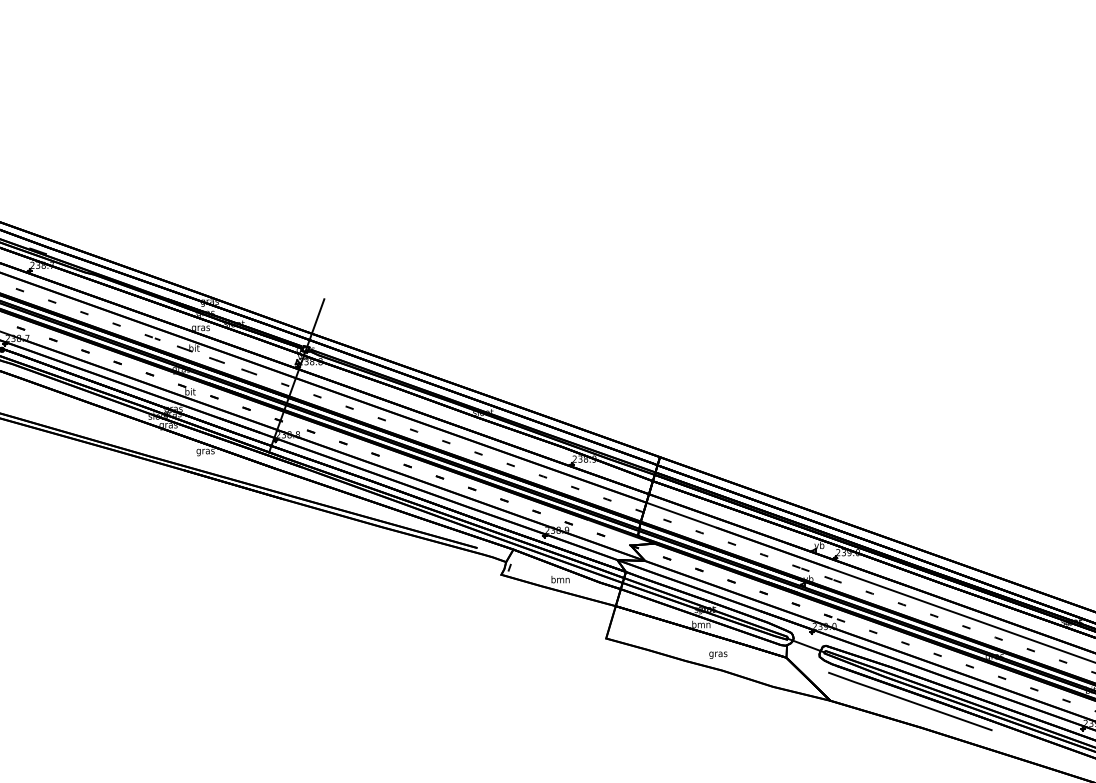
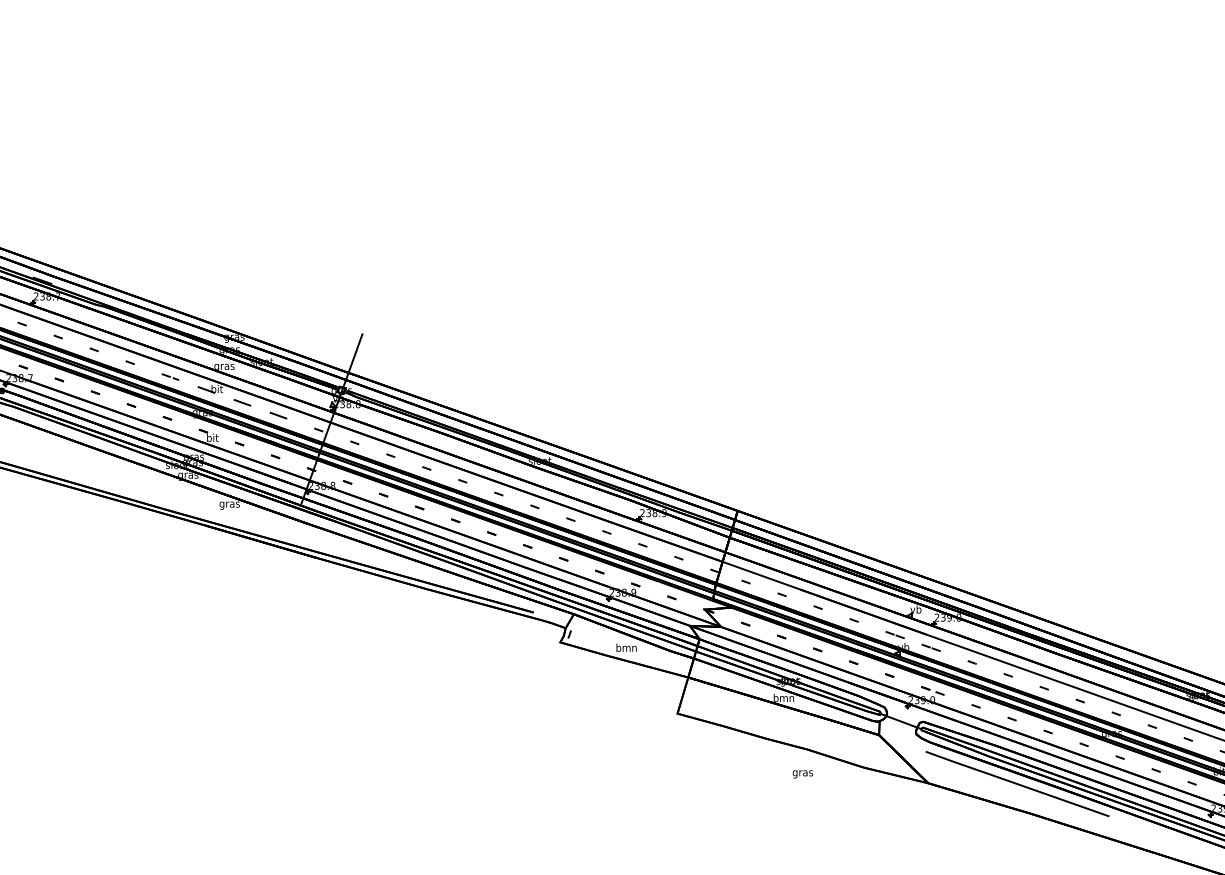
text: (717, 655) -> (802, 774), moved

